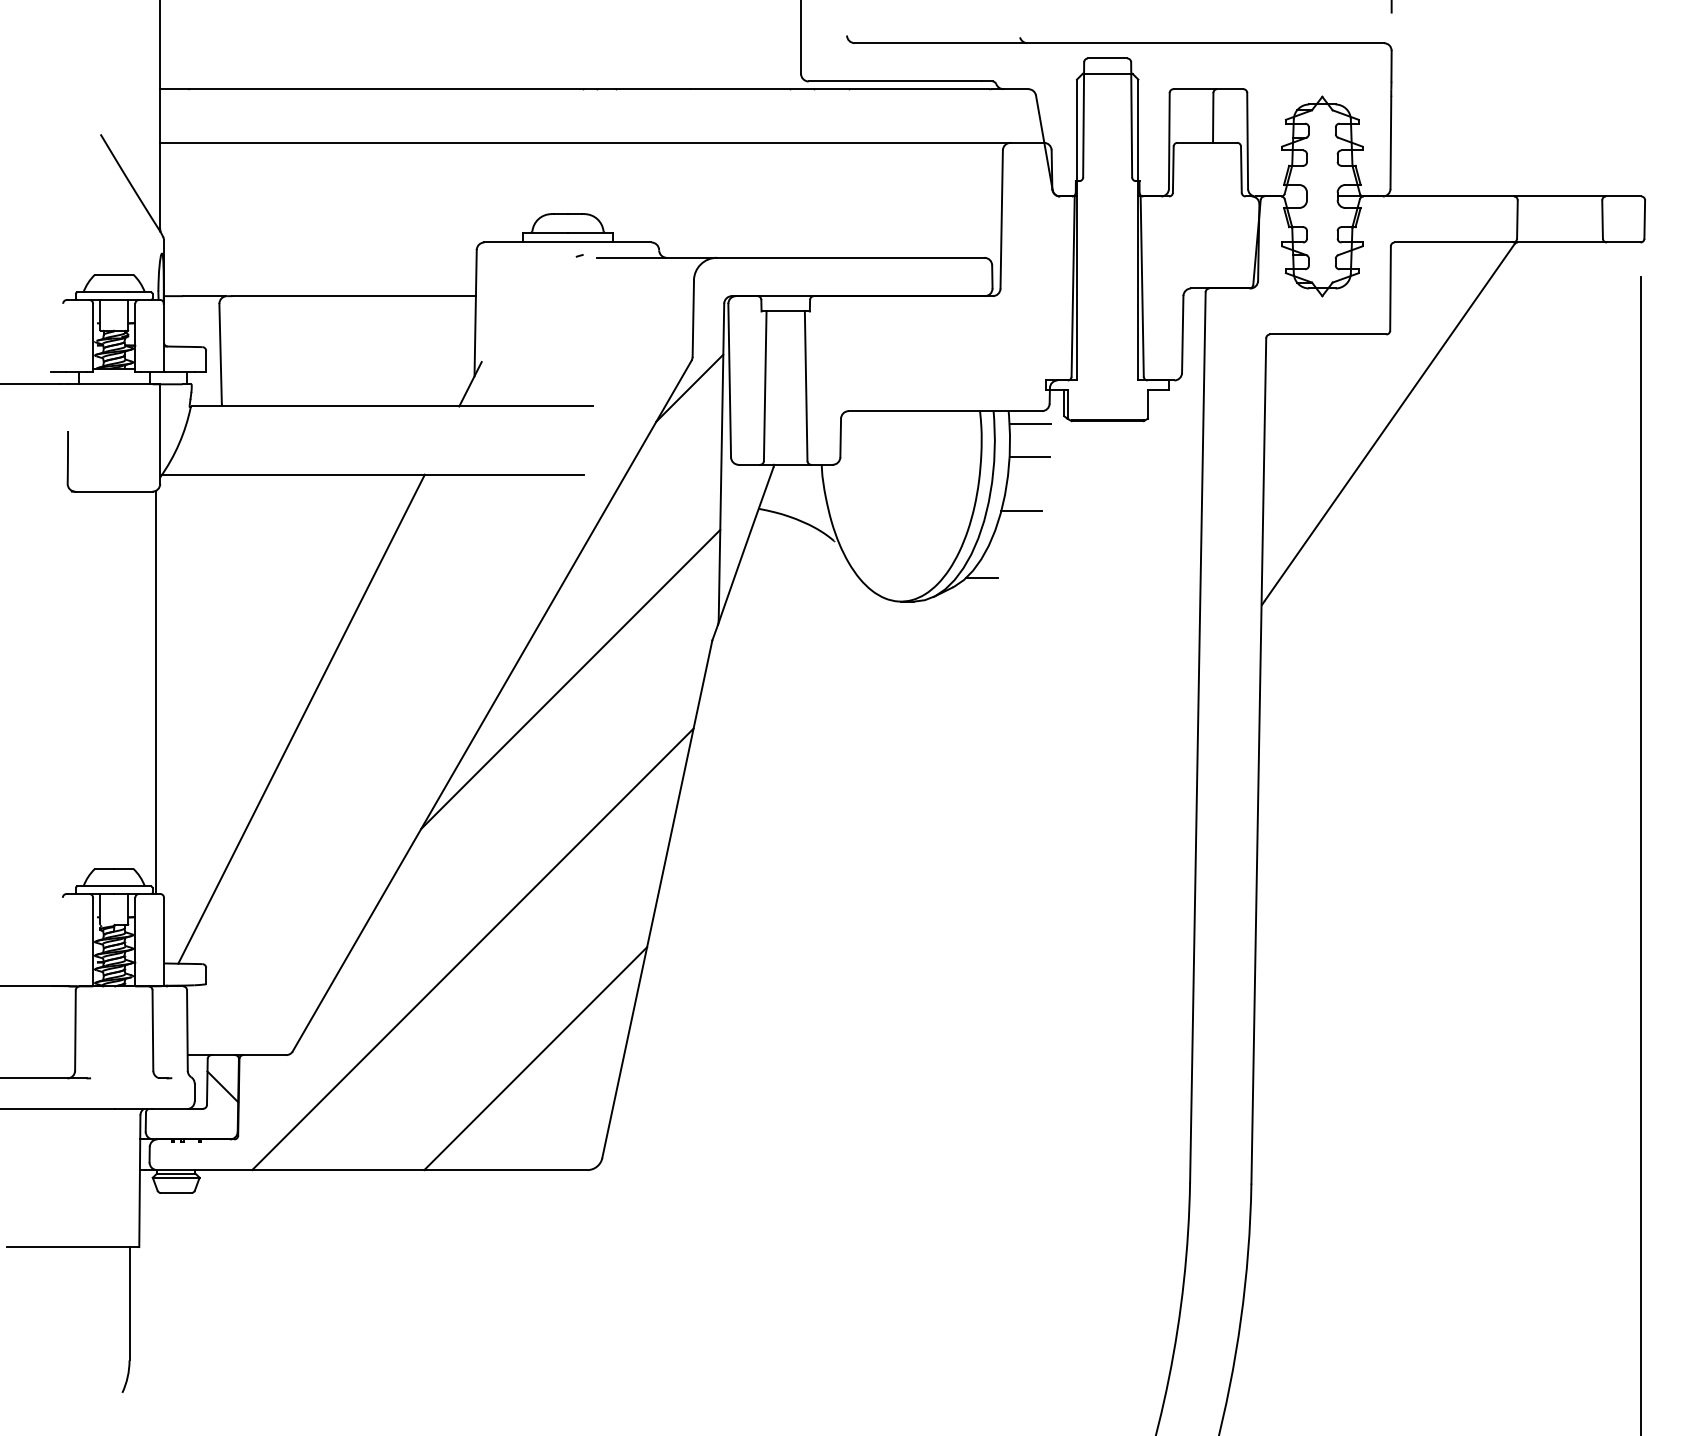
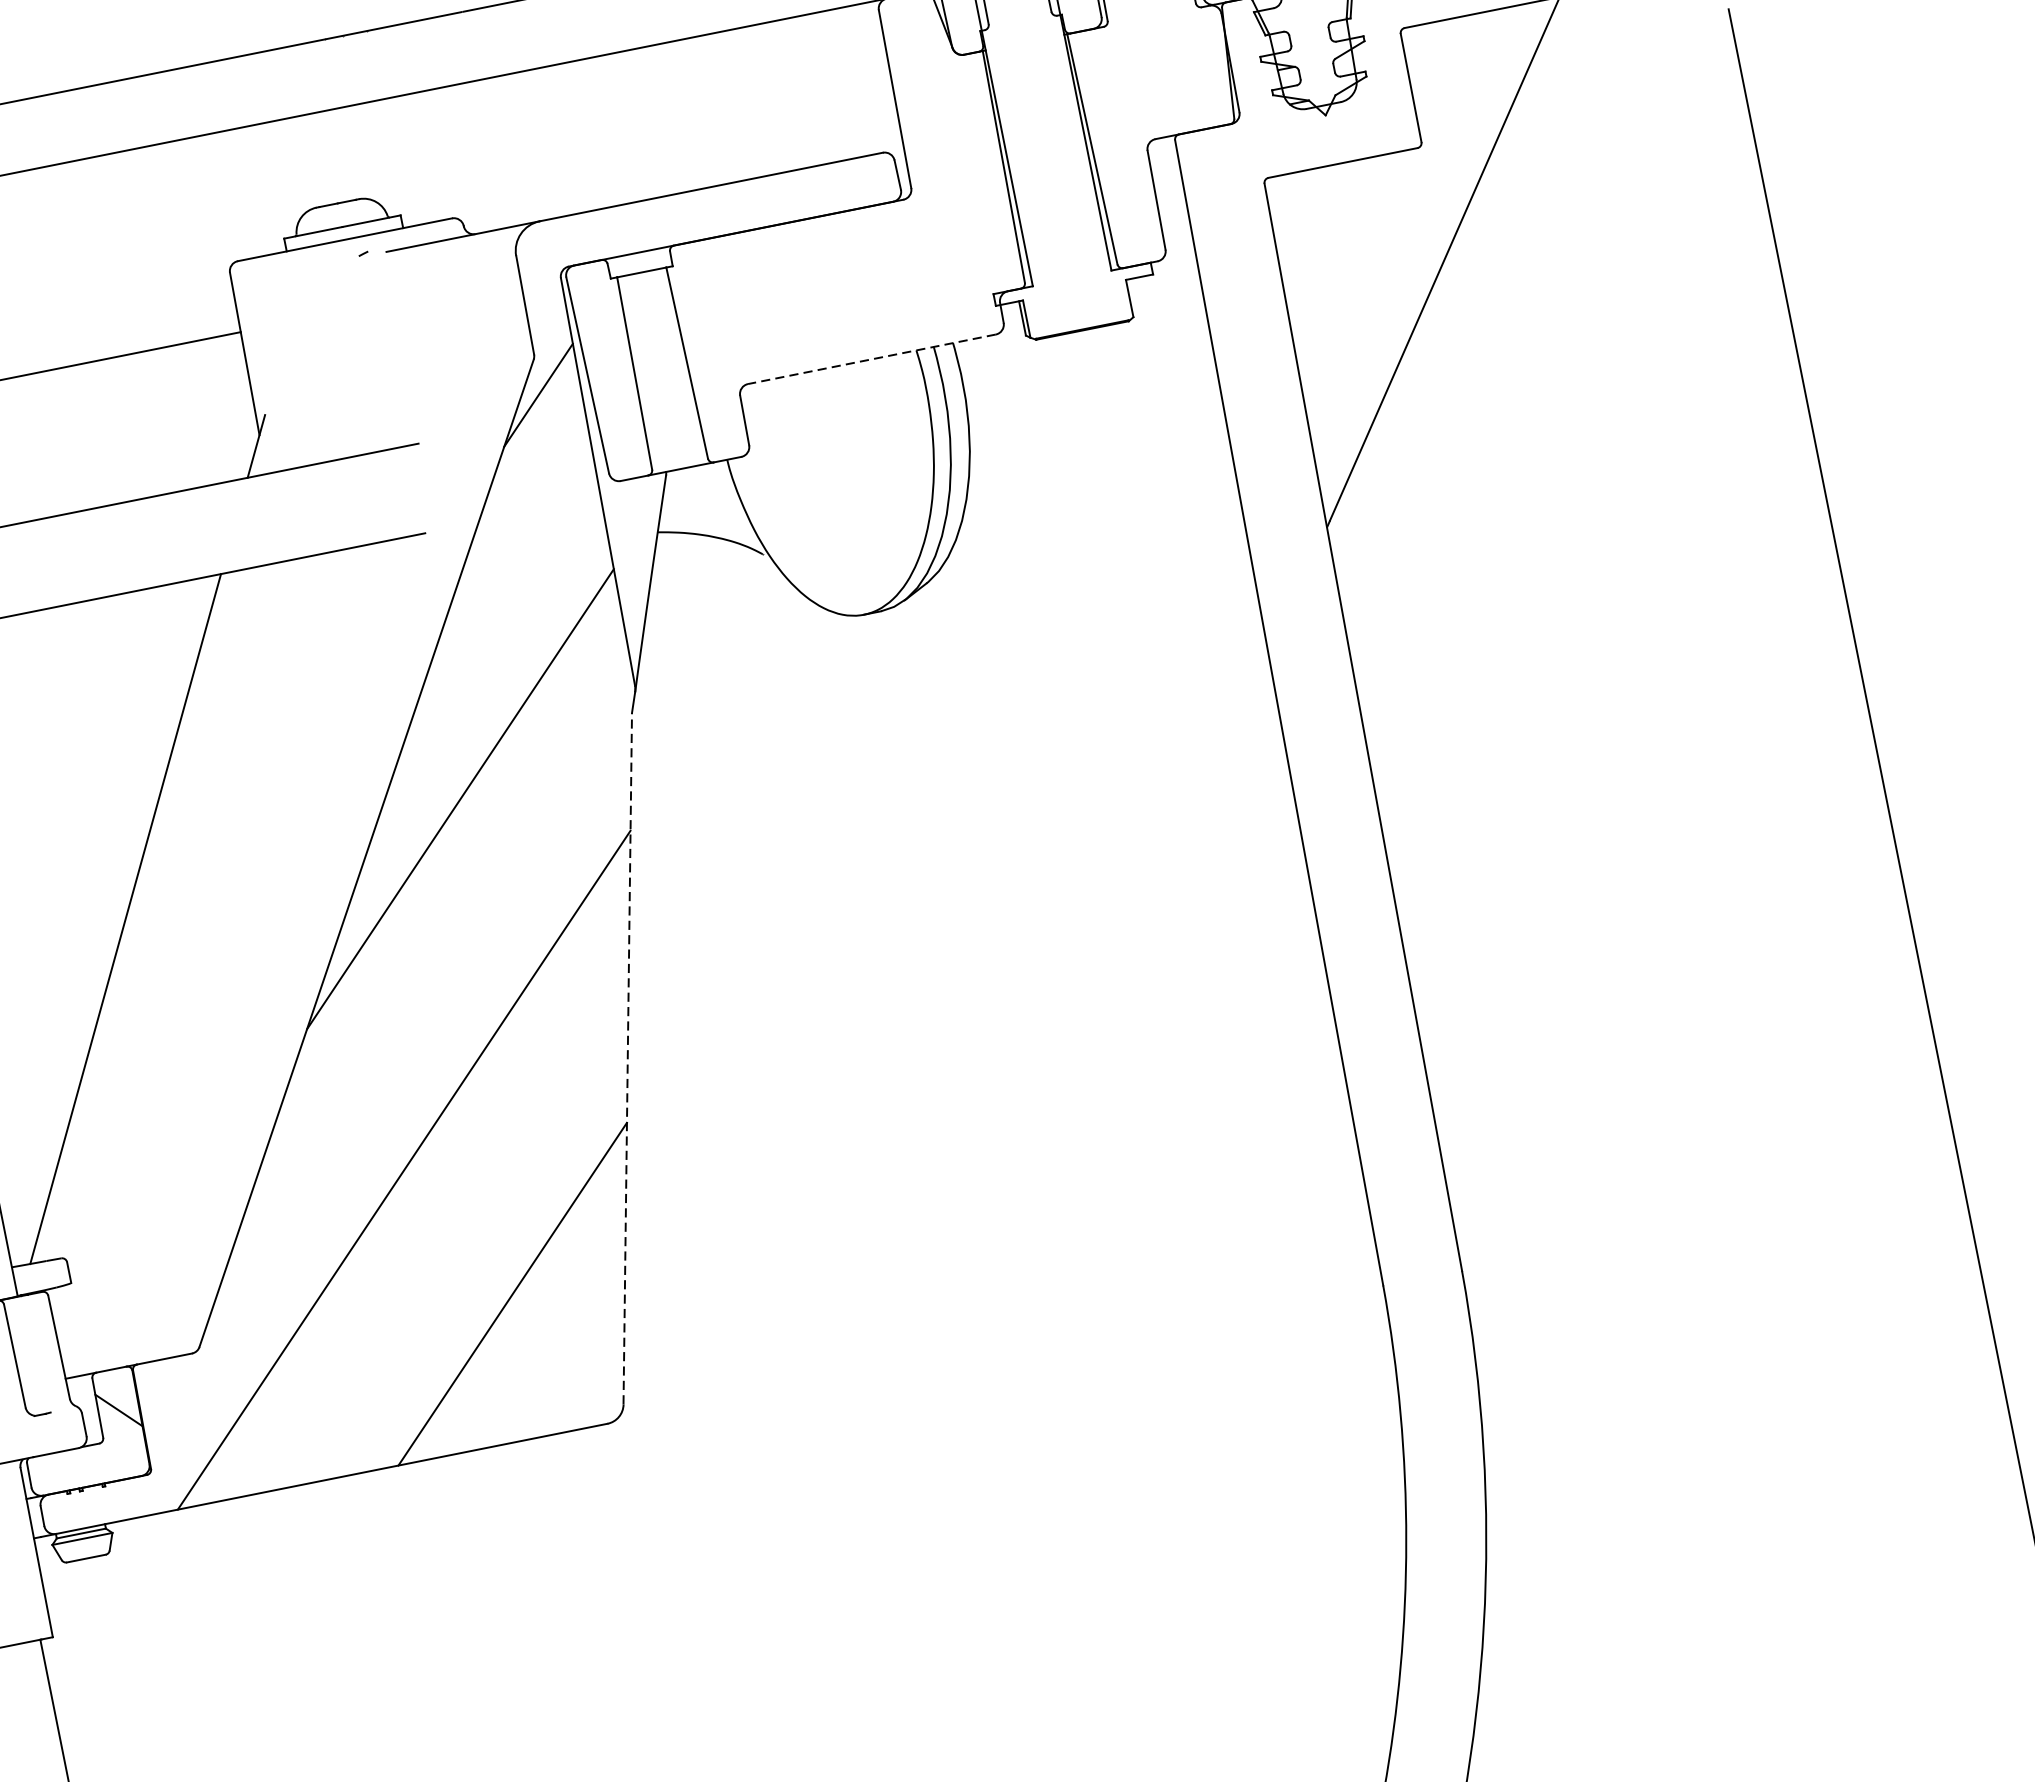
line: (945, 411) -> (872, 359), solid -> dashed
line: (1029, 424) -> (983, 354), removed
line: (1029, 456) -> (991, 395), removed
line: (1021, 510) -> (994, 467), removed
line: (982, 577) -> (962, 563), removed
line: (657, 898) -> (627, 1057), solid -> dashed

